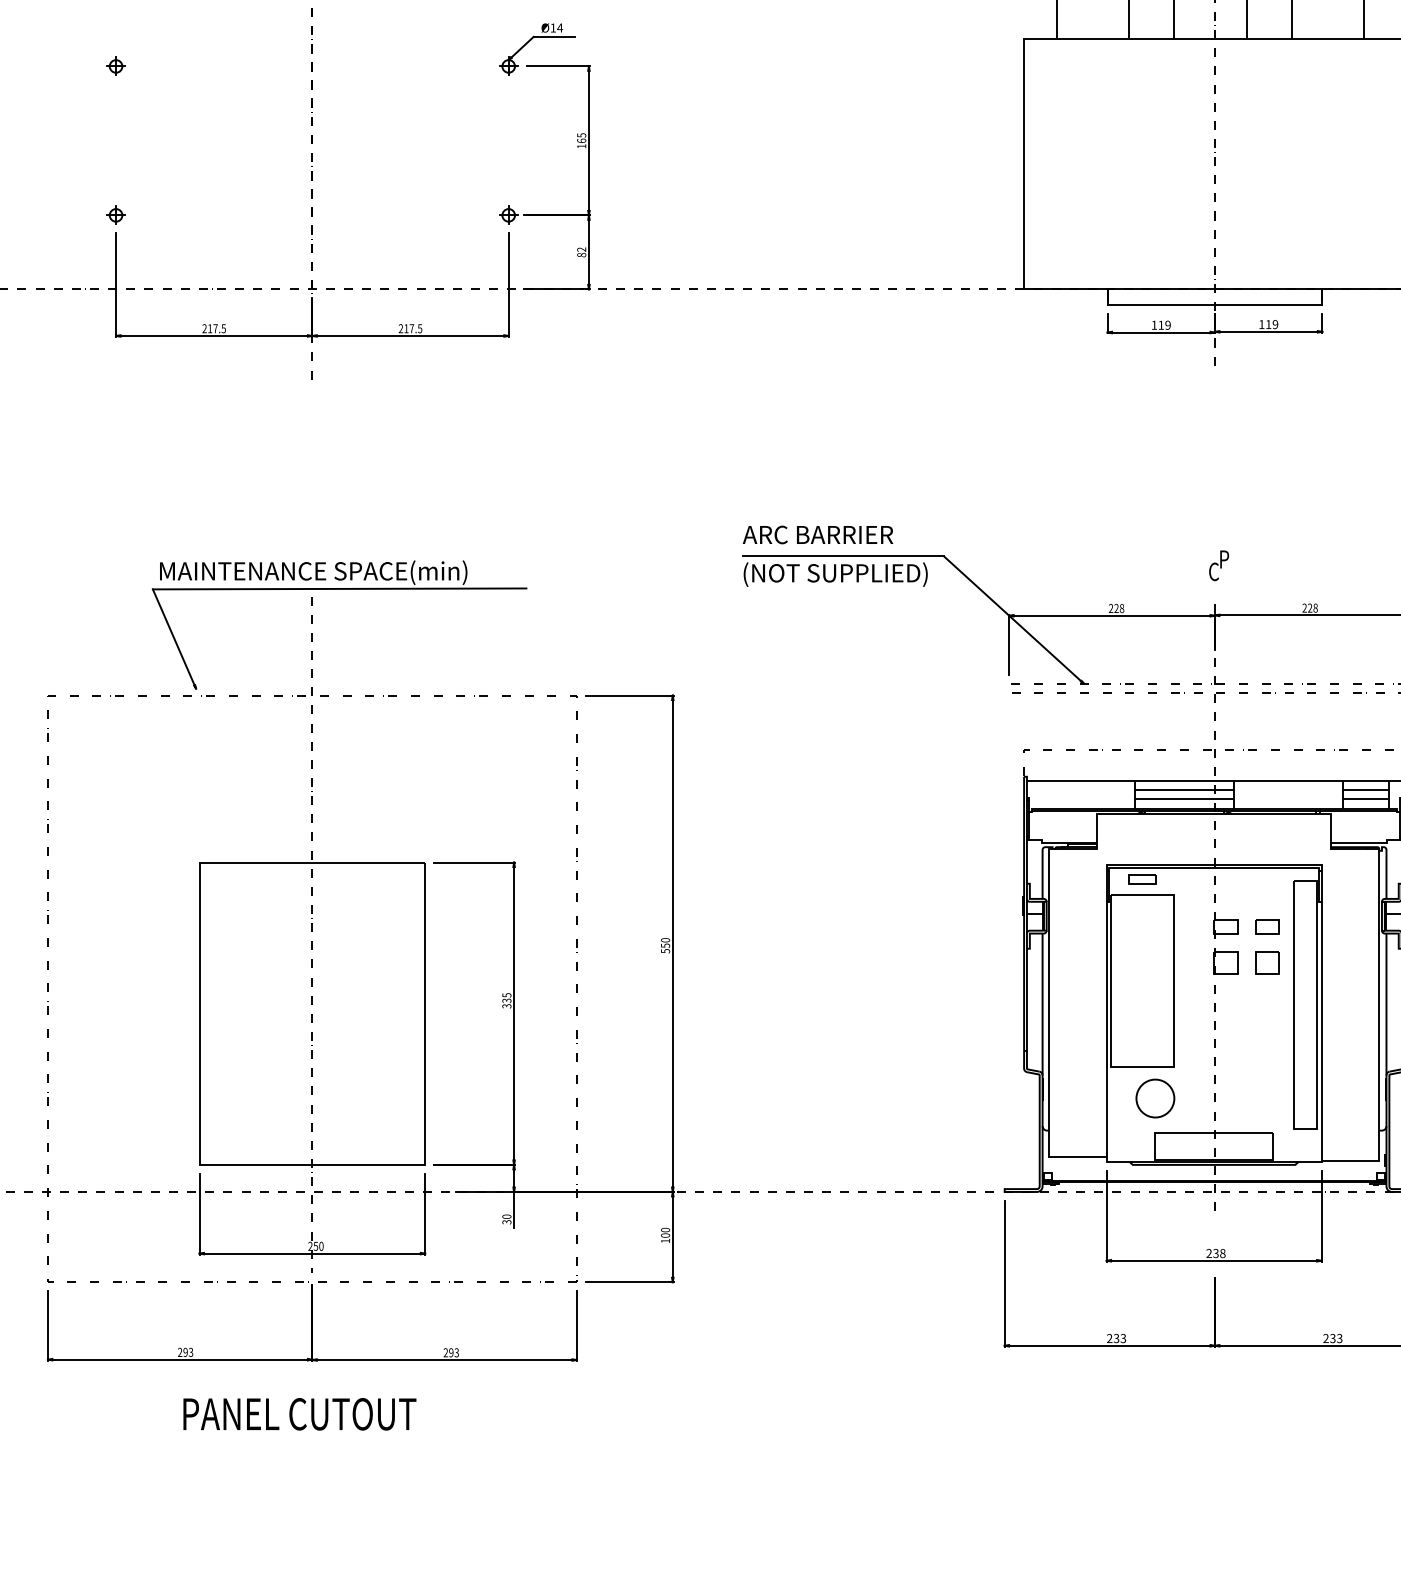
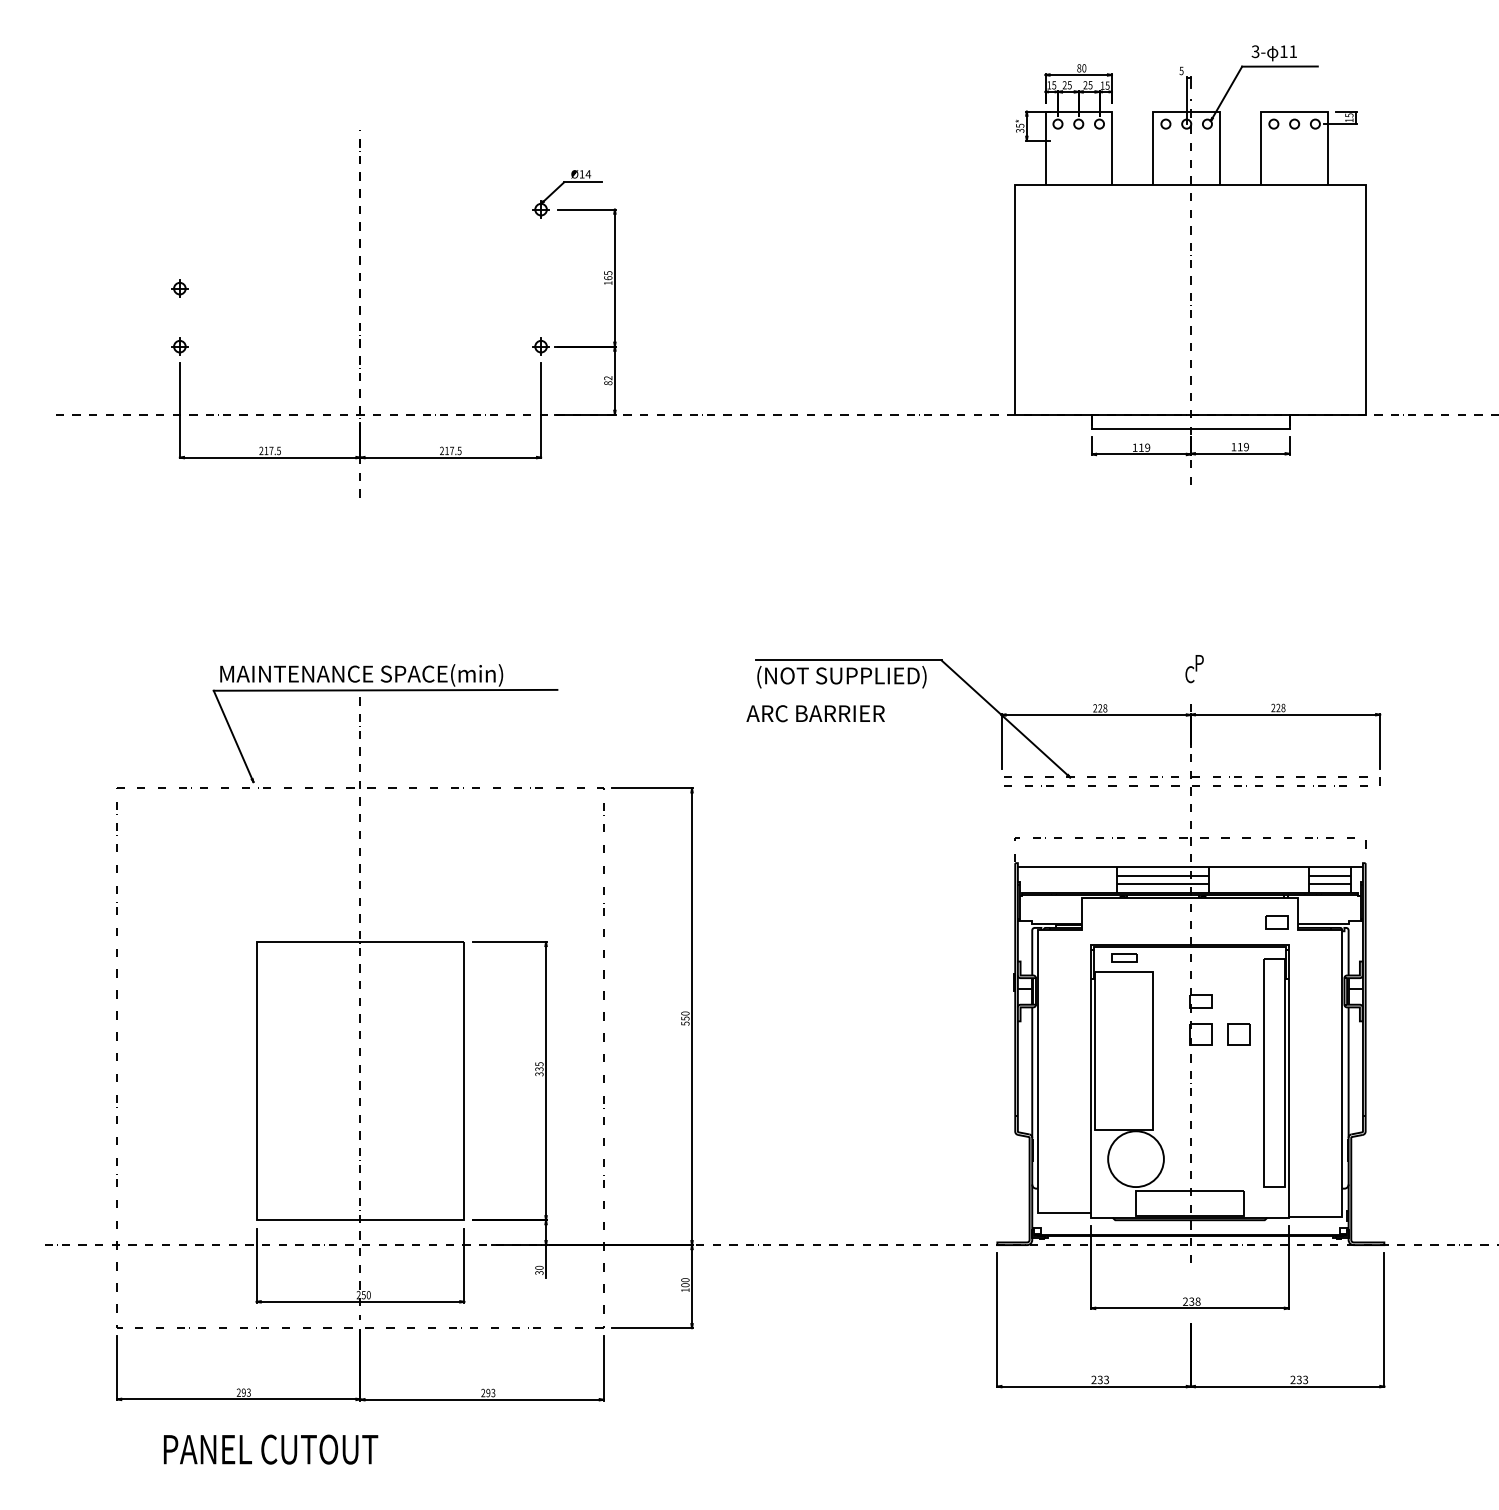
part: (115, 66) -> (179, 288), moved
text: (817, 534) -> (815, 713), moved
part: (1266, 927) -> (1276, 922), moved
circle: (1154, 1097) -> (1135, 1158), size x1.6
text: (300, 1414) -> (271, 1449), moved

